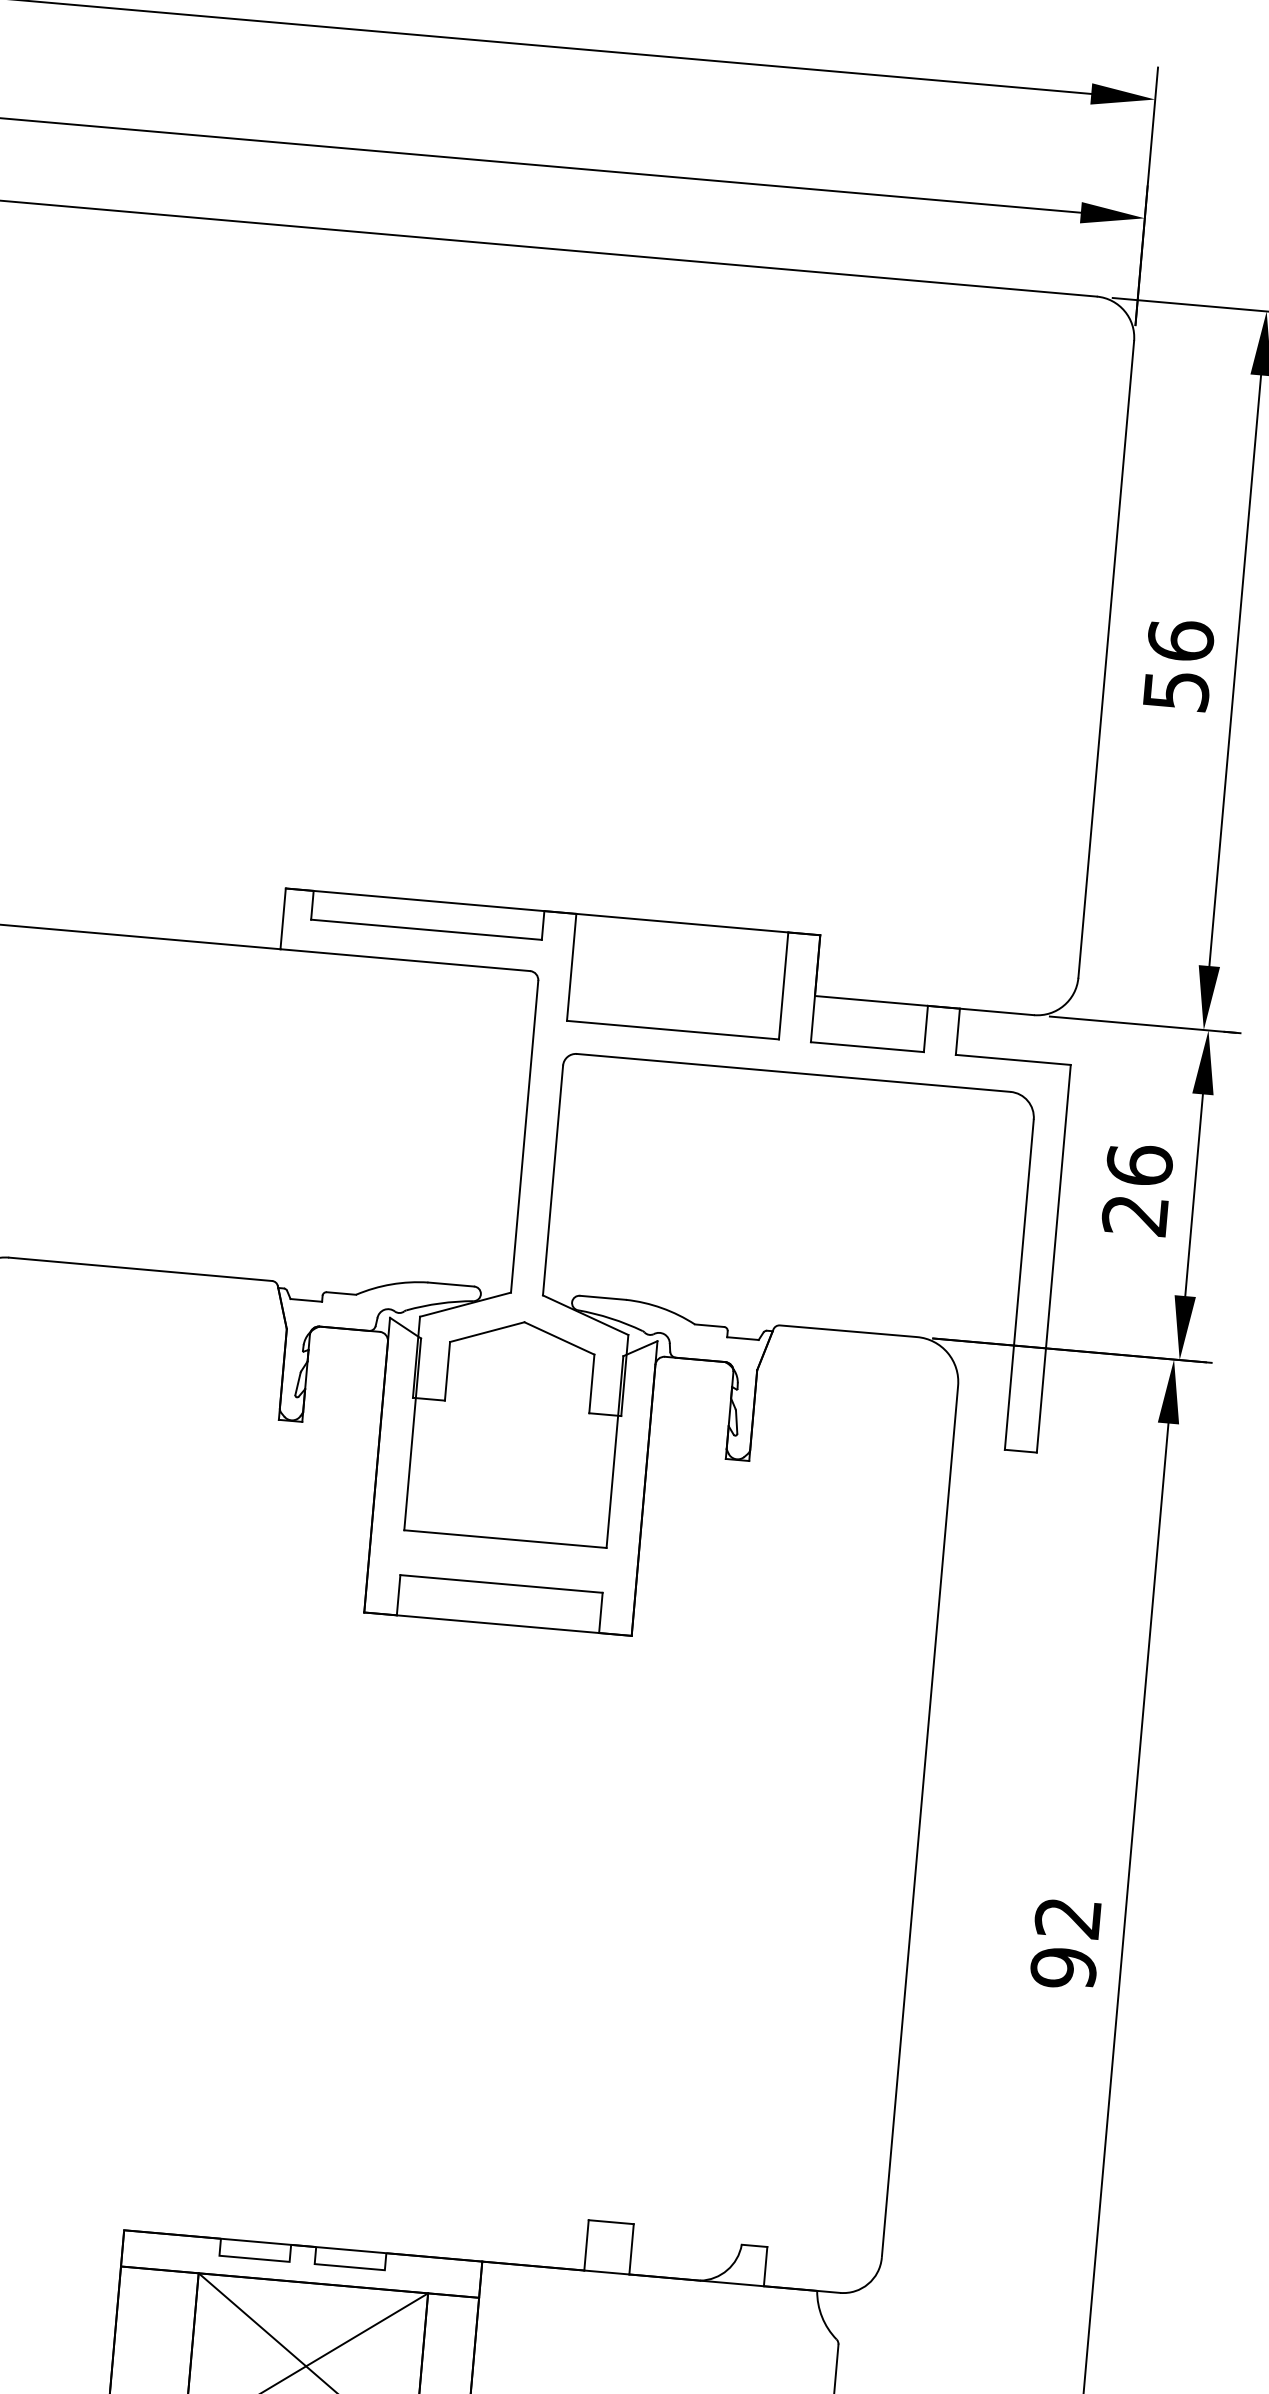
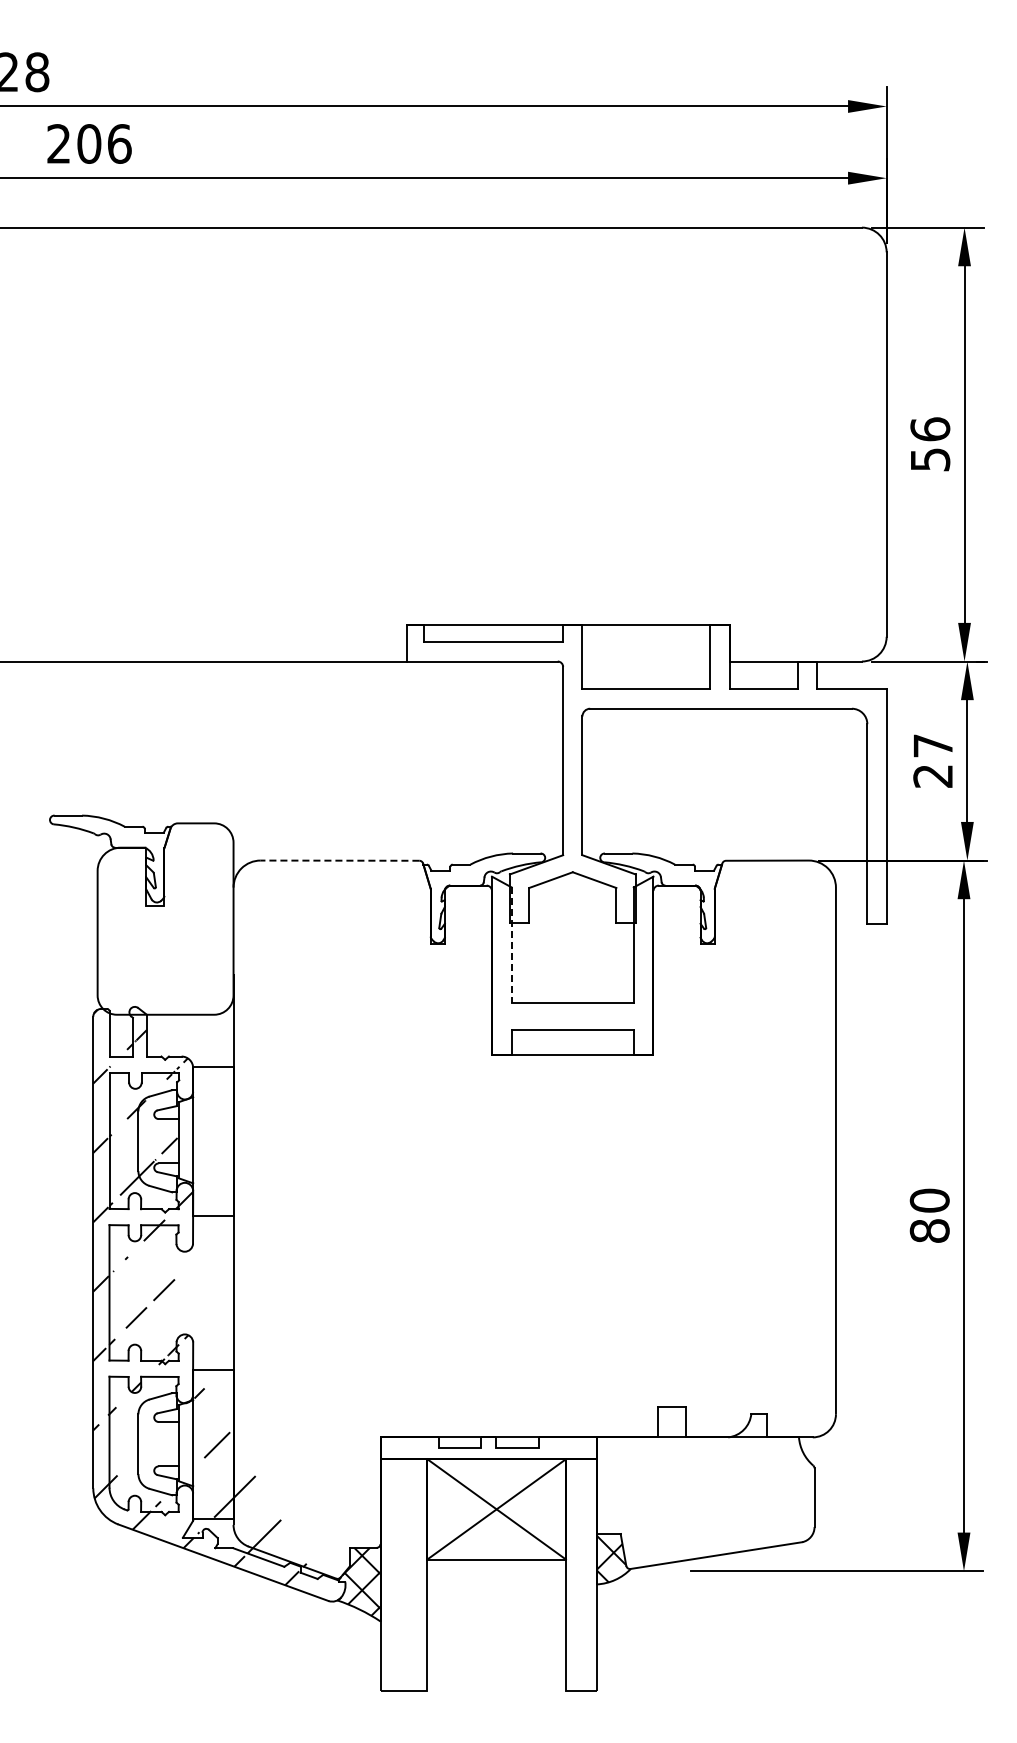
text: (1140, 1164) -> (933, 745), 26 -> 27
line: (139, 1268) -> (339, 860), solid -> dashed
line: (412, 1434) -> (511, 945), solid -> dashed
text: (1065, 1942) -> (929, 1215), 92 -> 80

